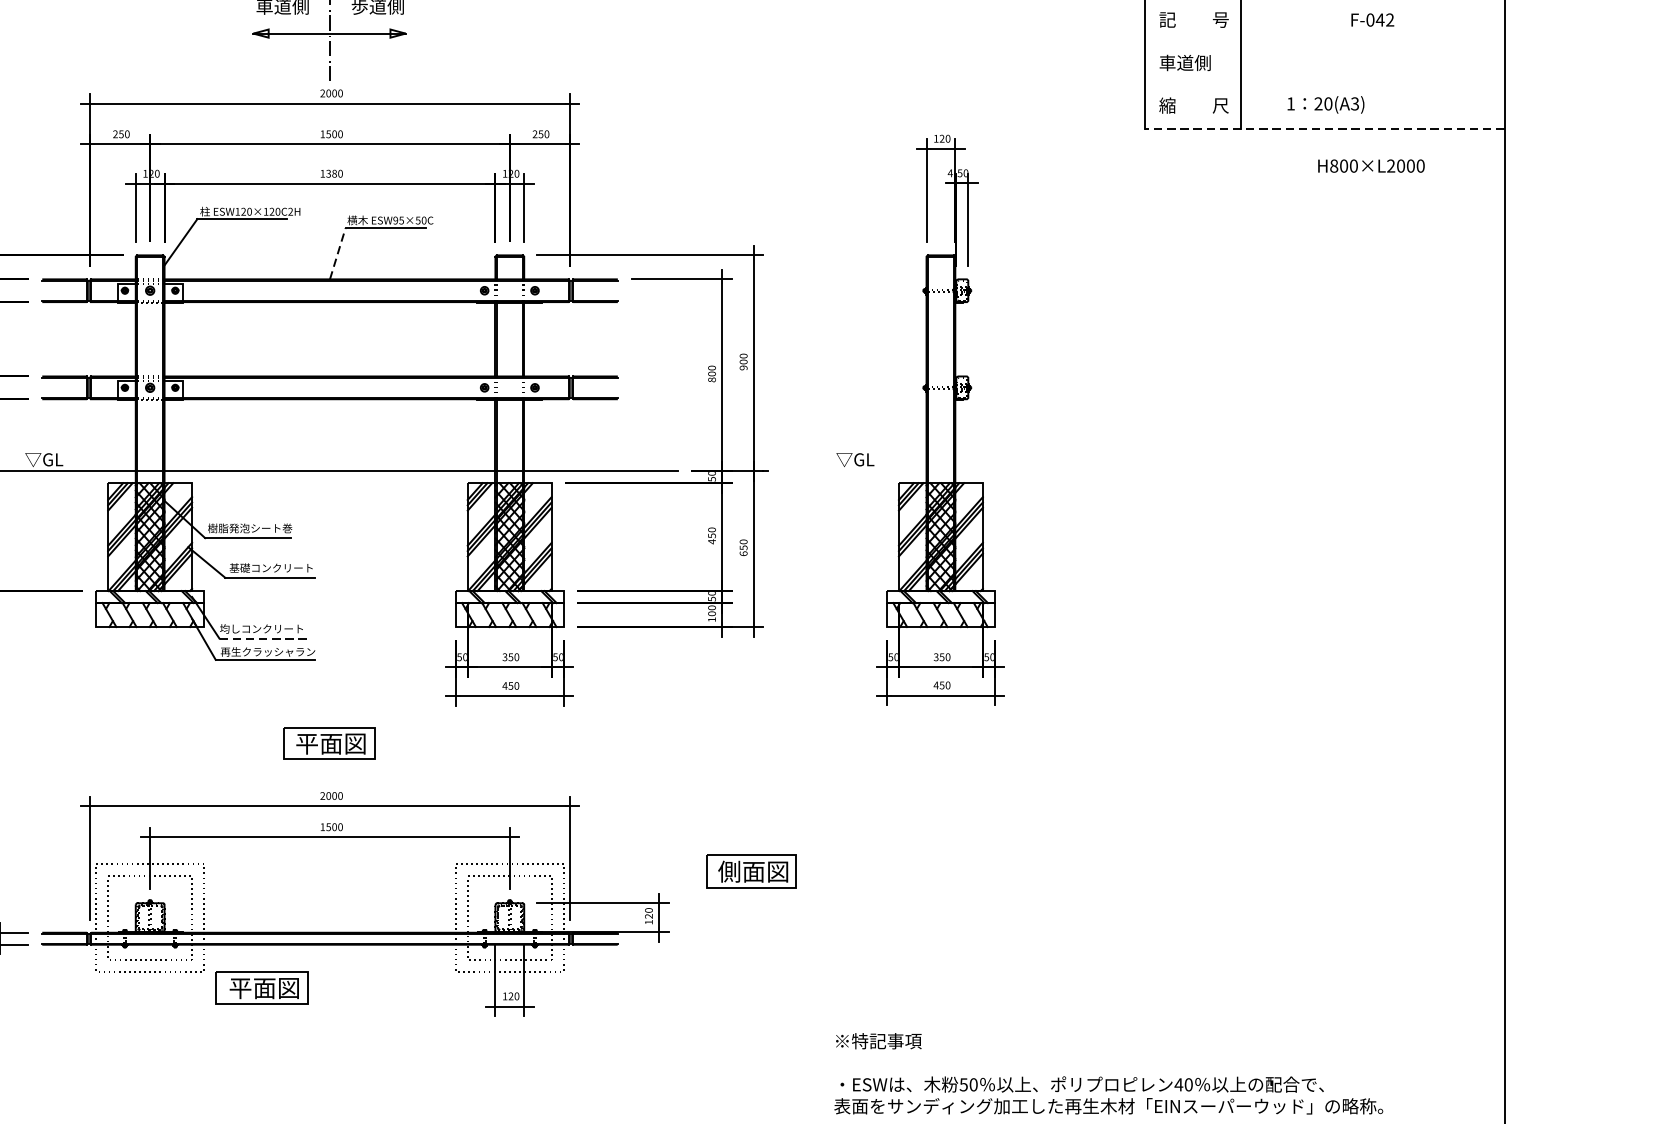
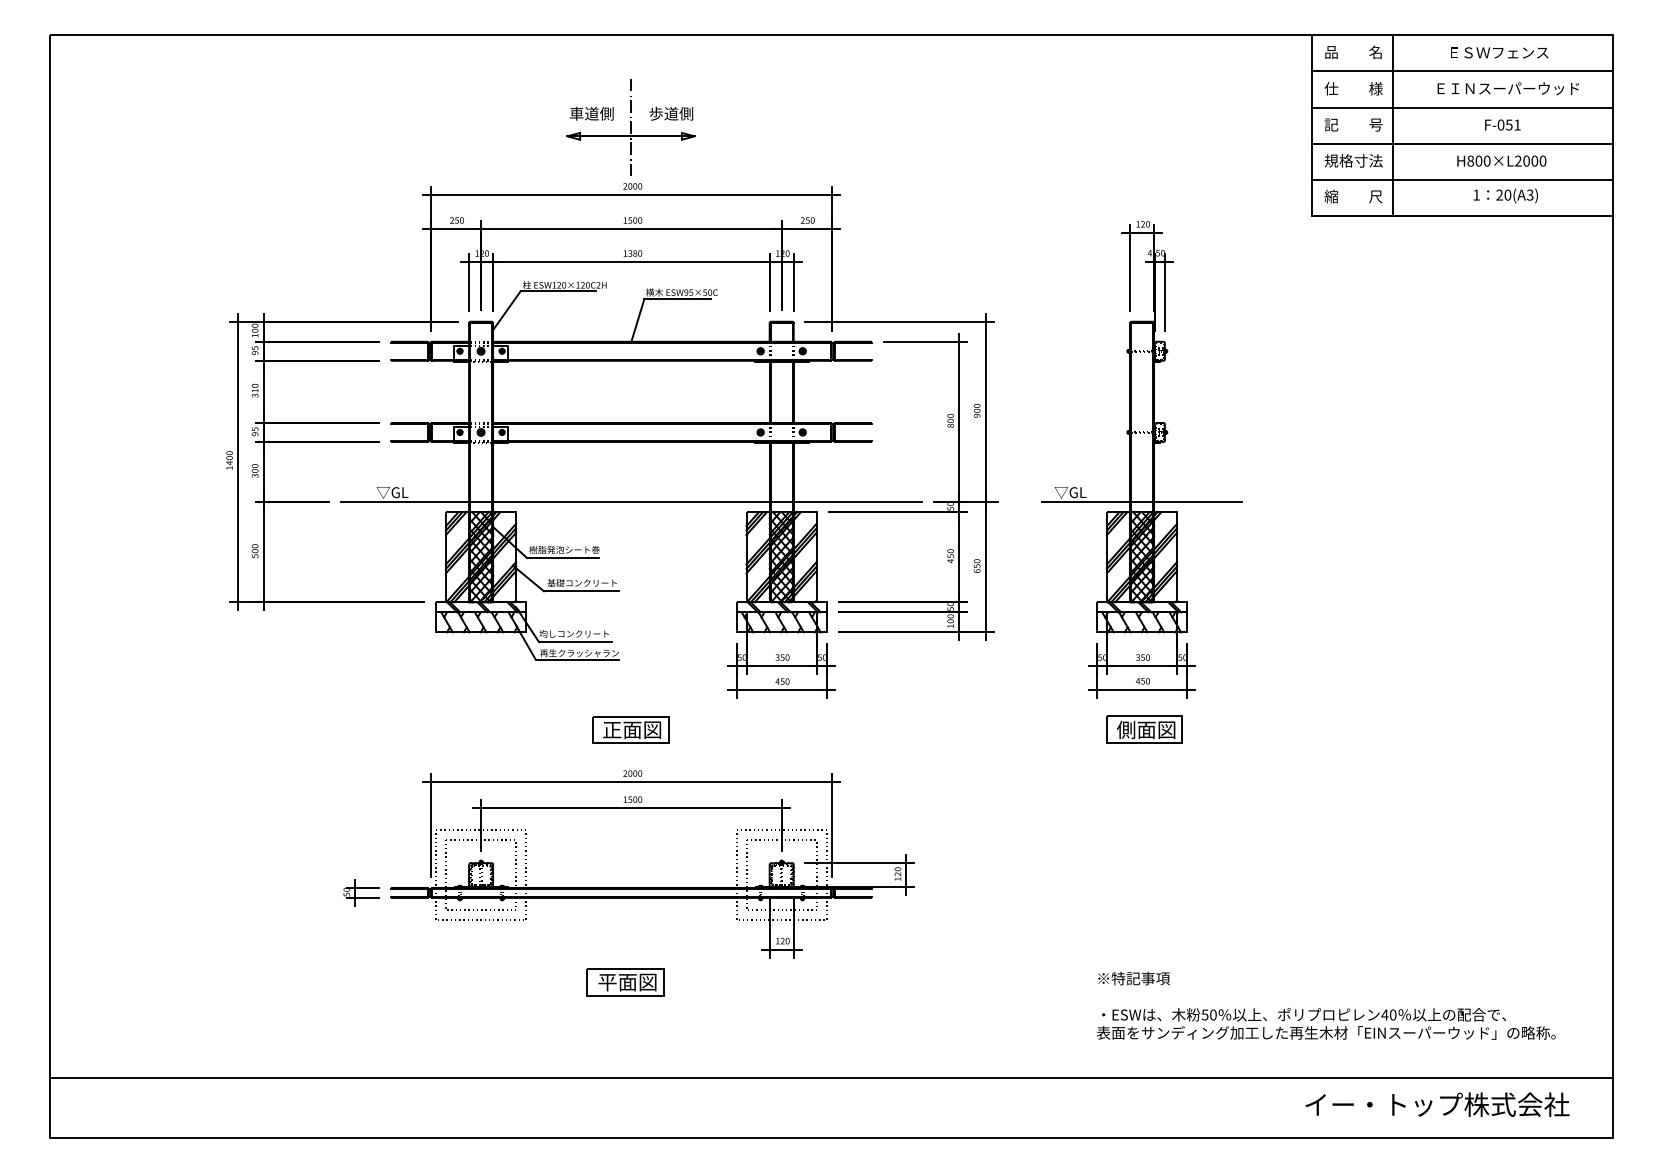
text: (1384, 19) -> (1512, 124), F-042 -> F-051
line: (1324, 42) -> (1462, 143), added
text: (1193, 62) -> (1353, 160), 車道側 -> 規格寸法
line: (1324, 85) -> (1462, 179), added
text: (1325, 104) -> (1505, 195), moved
line: (1324, 128) -> (1462, 215), dashed -> solid
text: (1371, 165) -> (1501, 160), moved
line: (338, 252) -> (638, 319), dashed -> solid
line: (940, 471) -> (1141, 502), added
line: (264, 639) -> (576, 642), dashed -> solid
text: (307, 744) -> (612, 730), 平面図 -> 正面図
part: (751, 871) -> (1144, 729), moved
part: (261, 988) -> (625, 982), moved
text: (1108, 1073) -> (1326, 1005), moved

